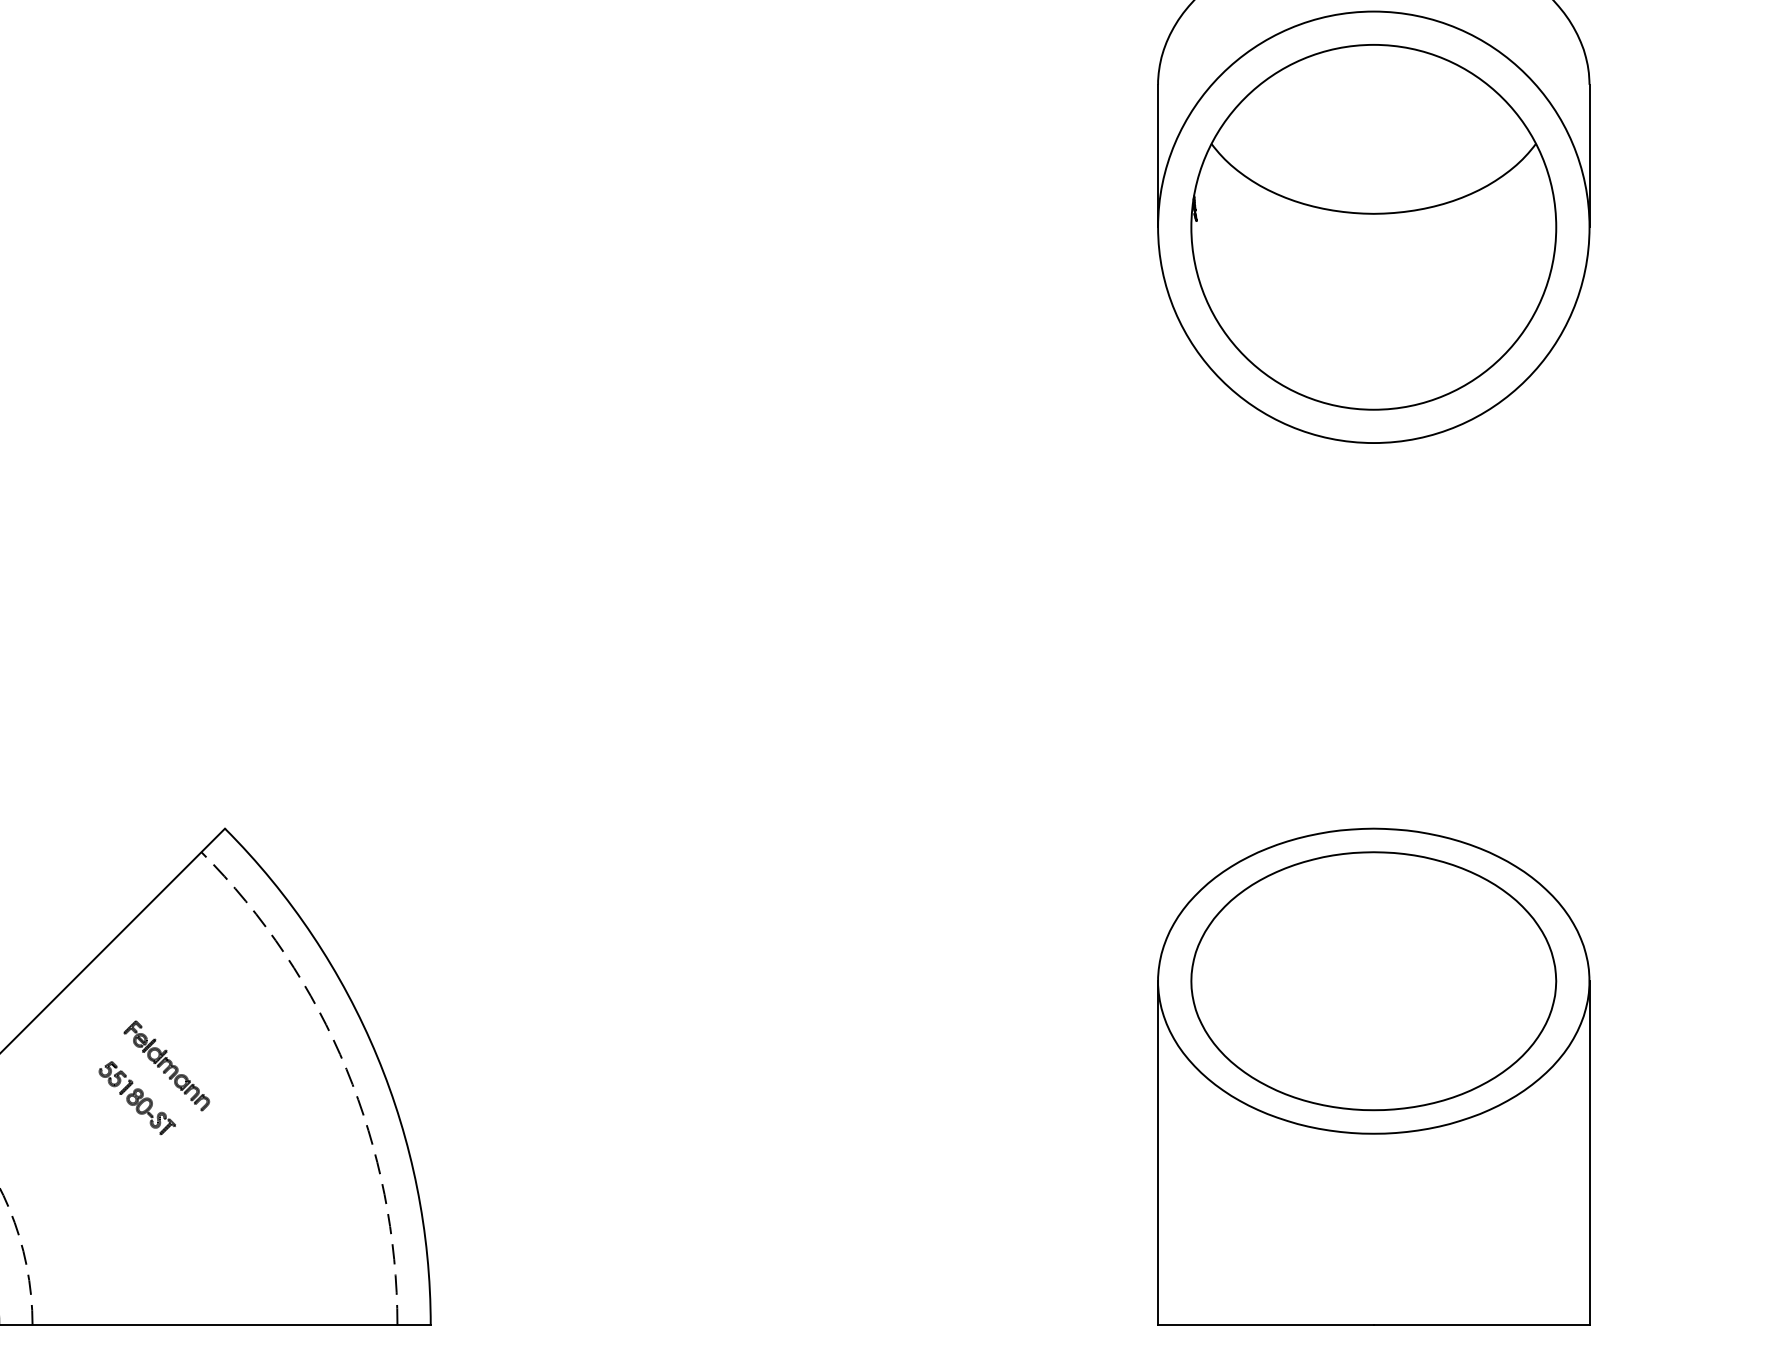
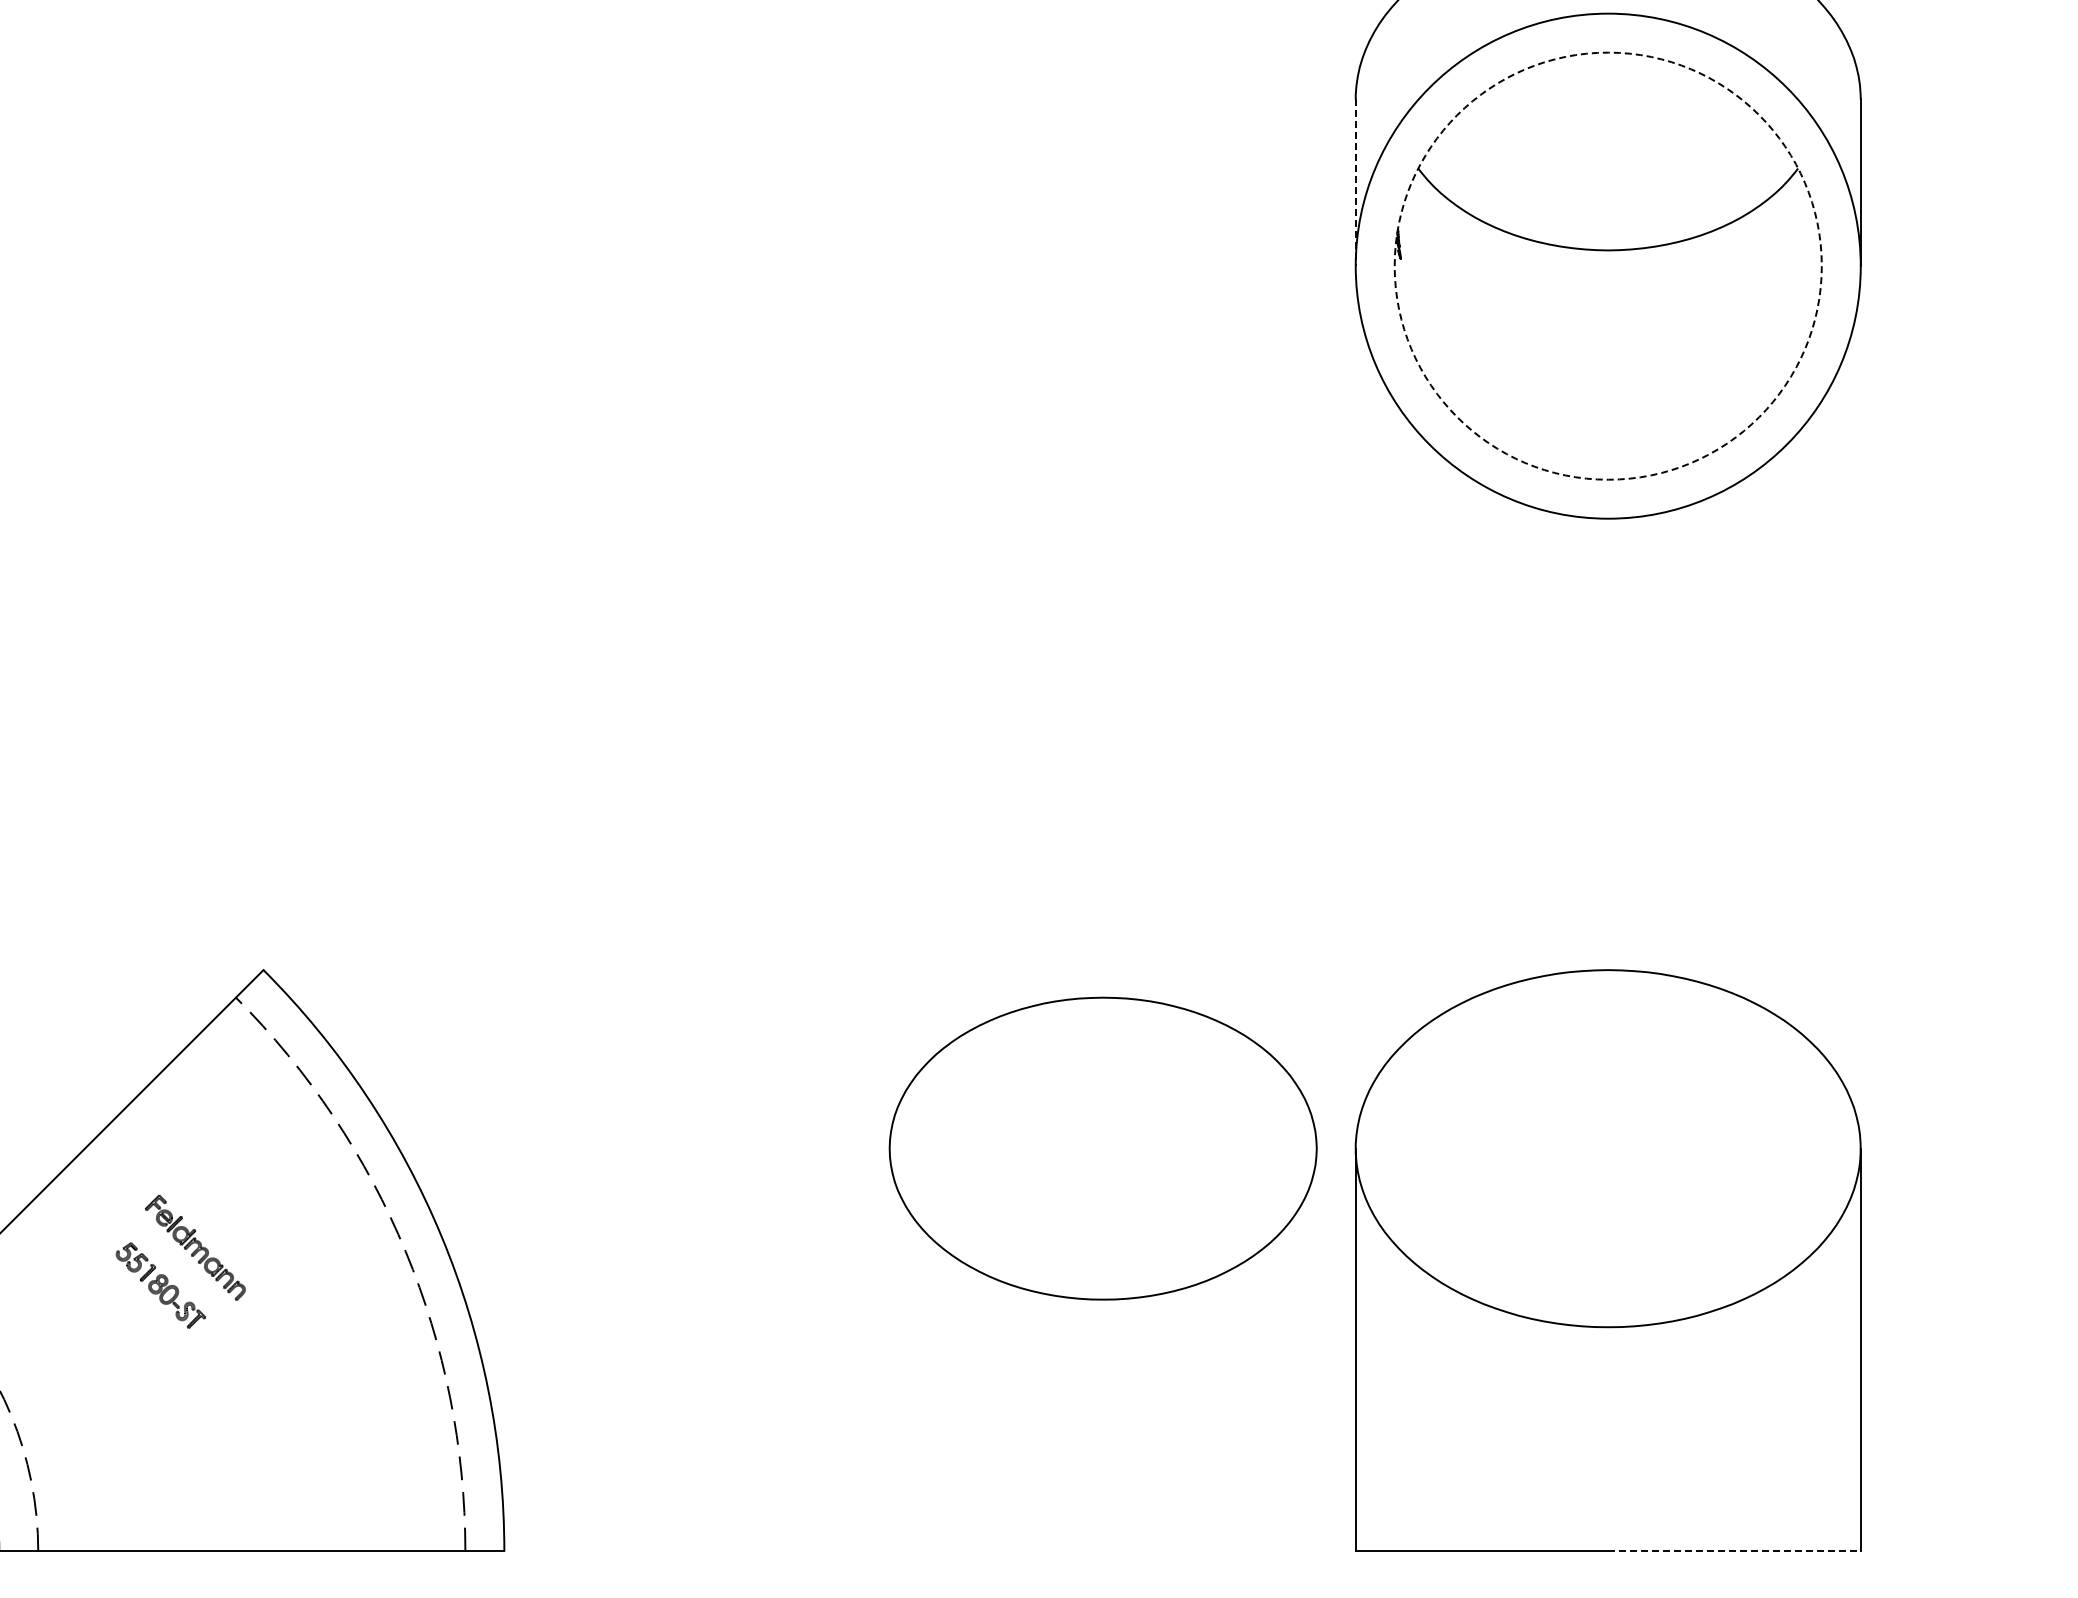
line: (1157, 156) -> (1355, 183), solid -> dashed
circle: (1373, 226) -> (1607, 265), solid -> dashed
part: (1373, 981) -> (1102, 1148), moved
line: (1482, 1325) -> (1735, 1551), solid -> dashed

